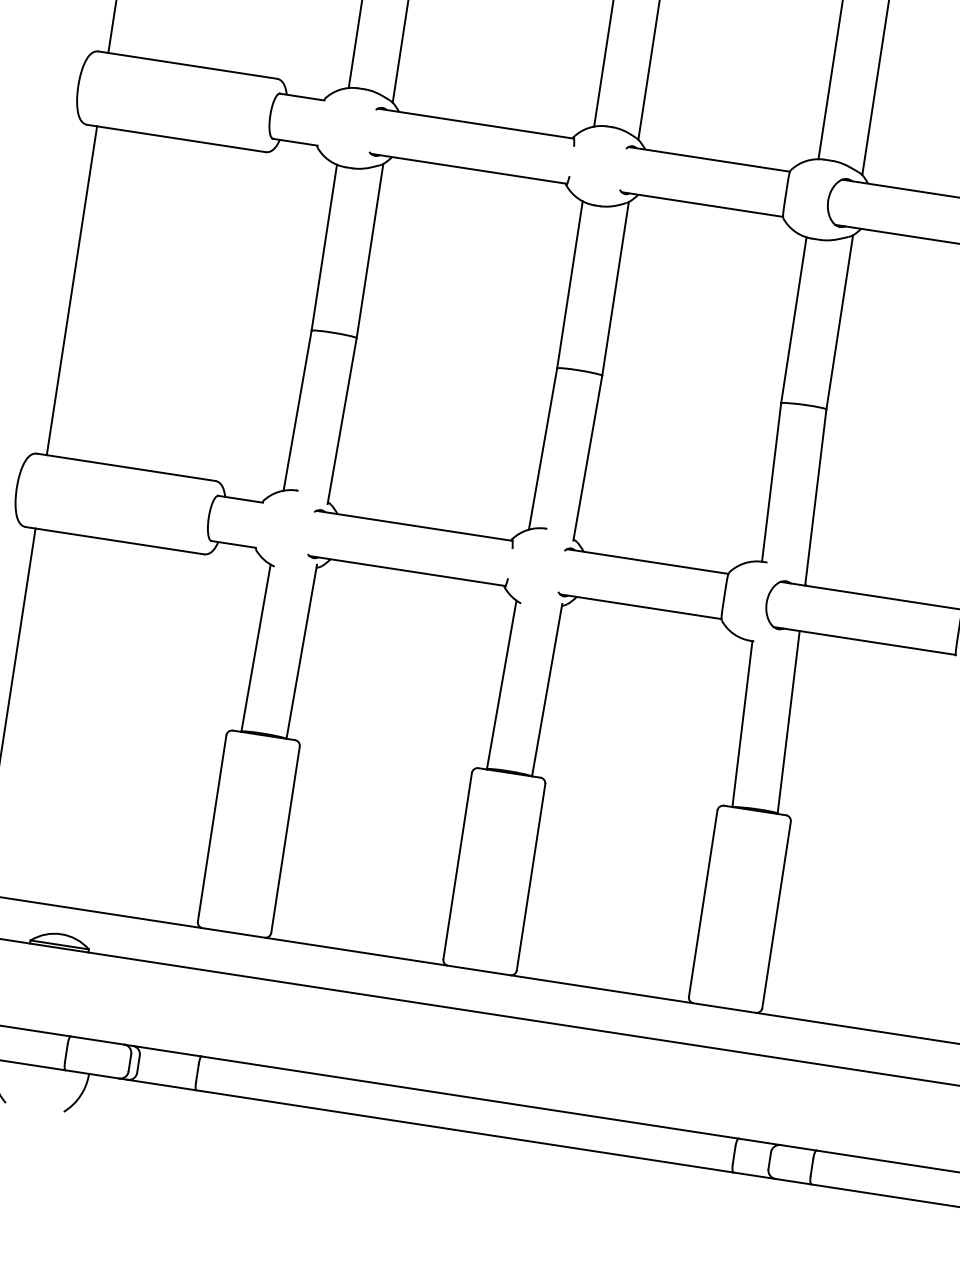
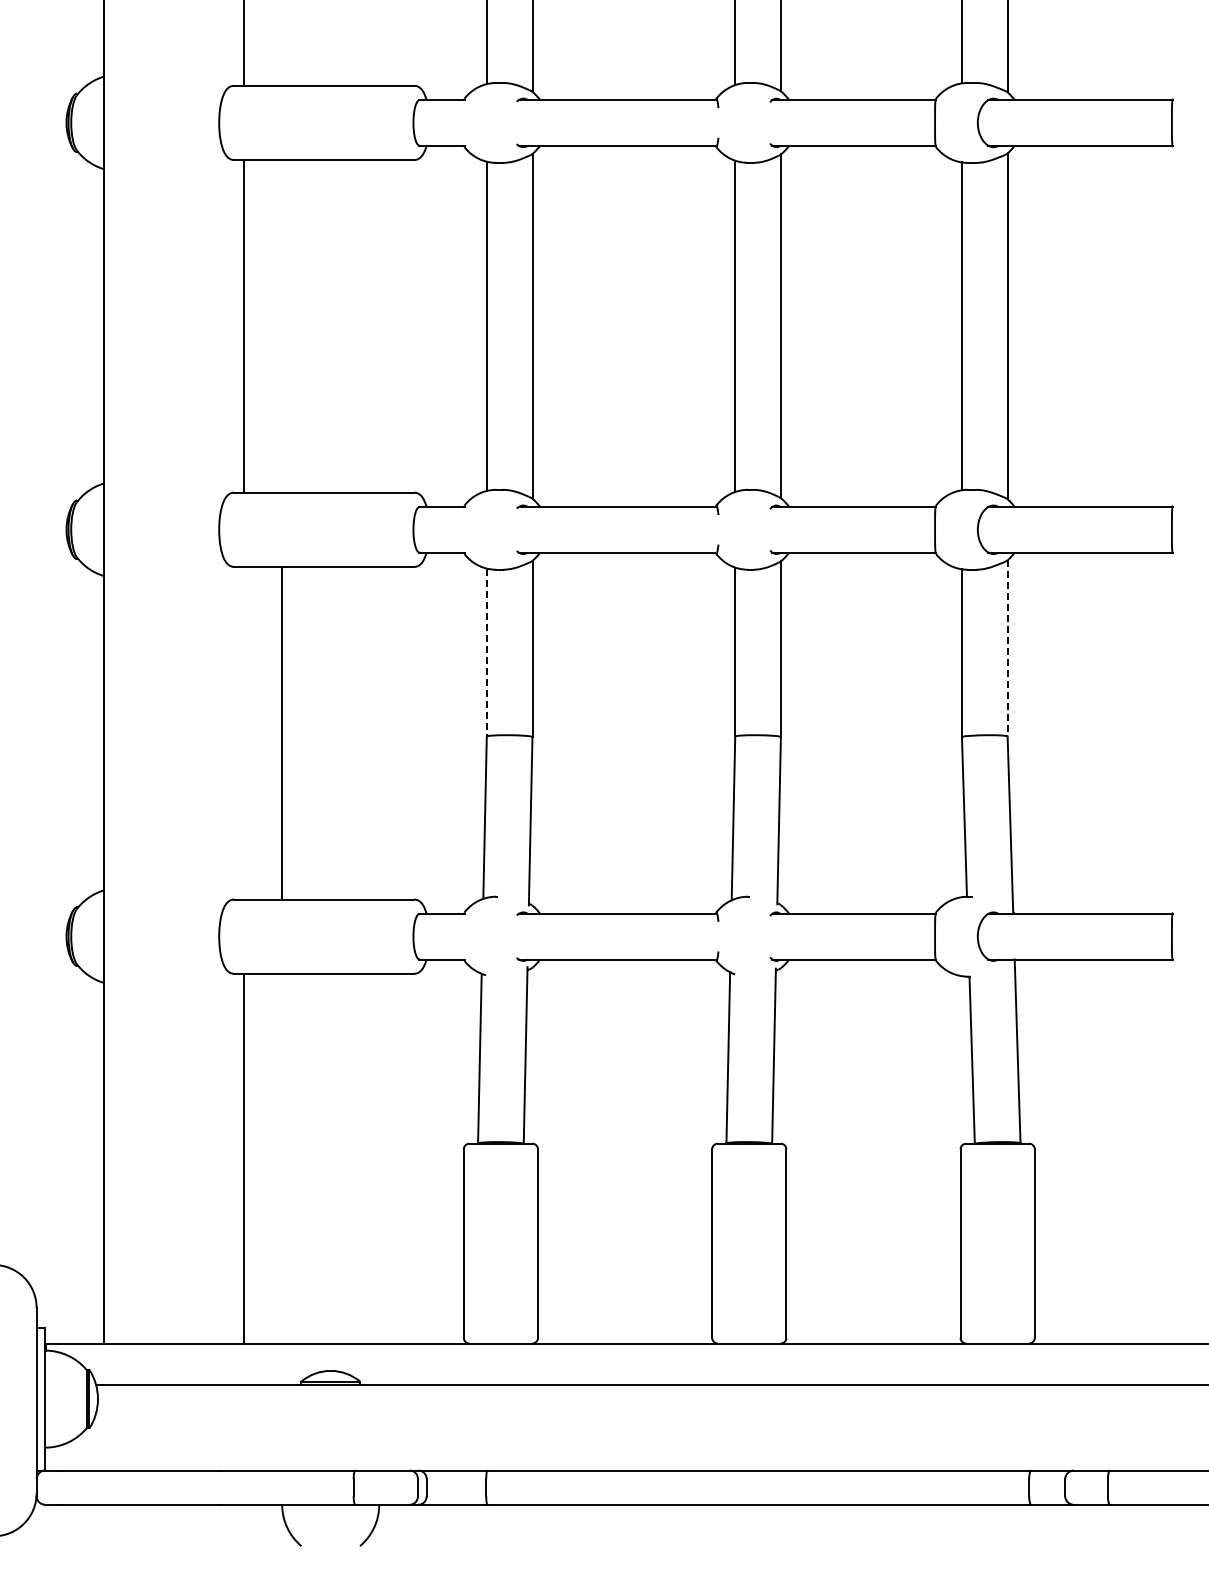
line: (324, 247) -> (486, 652), solid -> dashed
line: (71, 289) -> (281, 732), moved
line: (839, 322) -> (1007, 648), solid -> dashed

